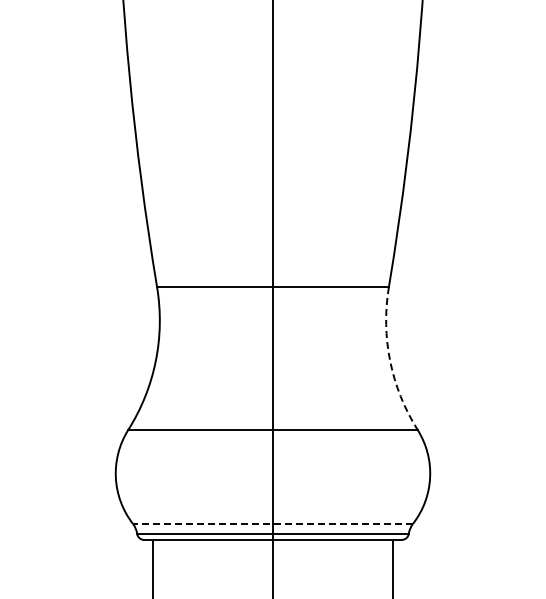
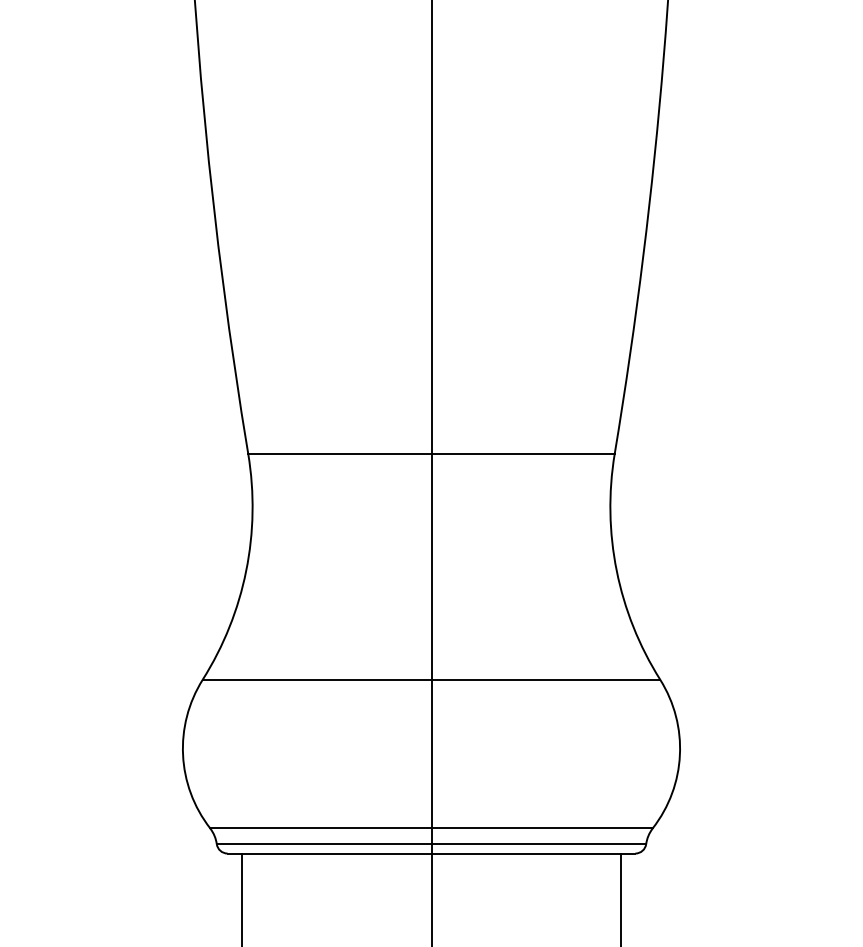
arc: (390, 361) -> (617, 571), dashed -> solid
line: (272, 523) -> (430, 827), dashed -> solid

